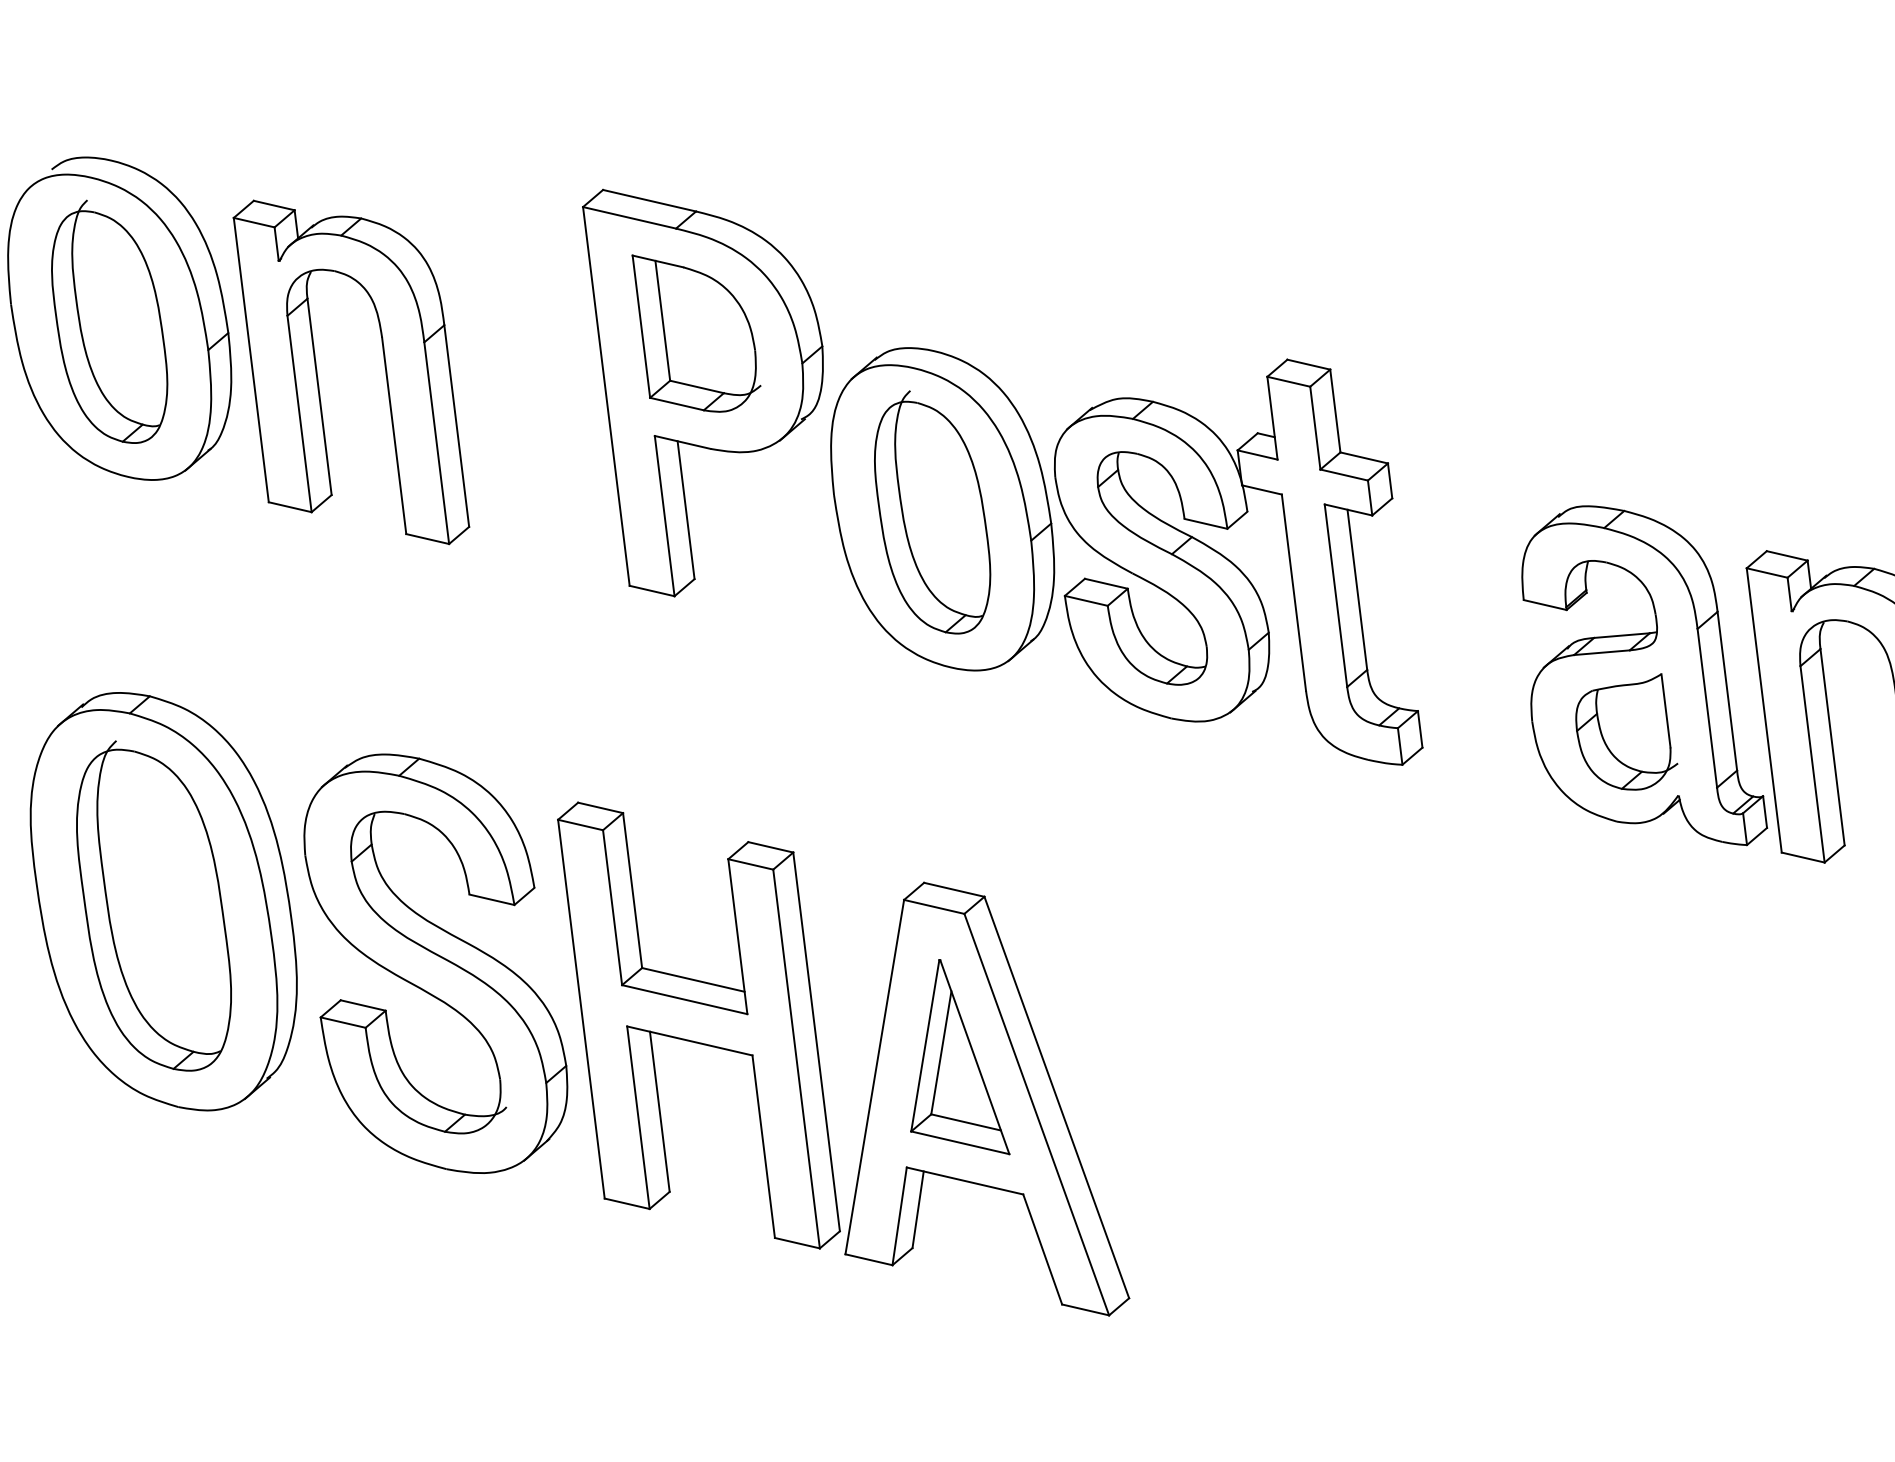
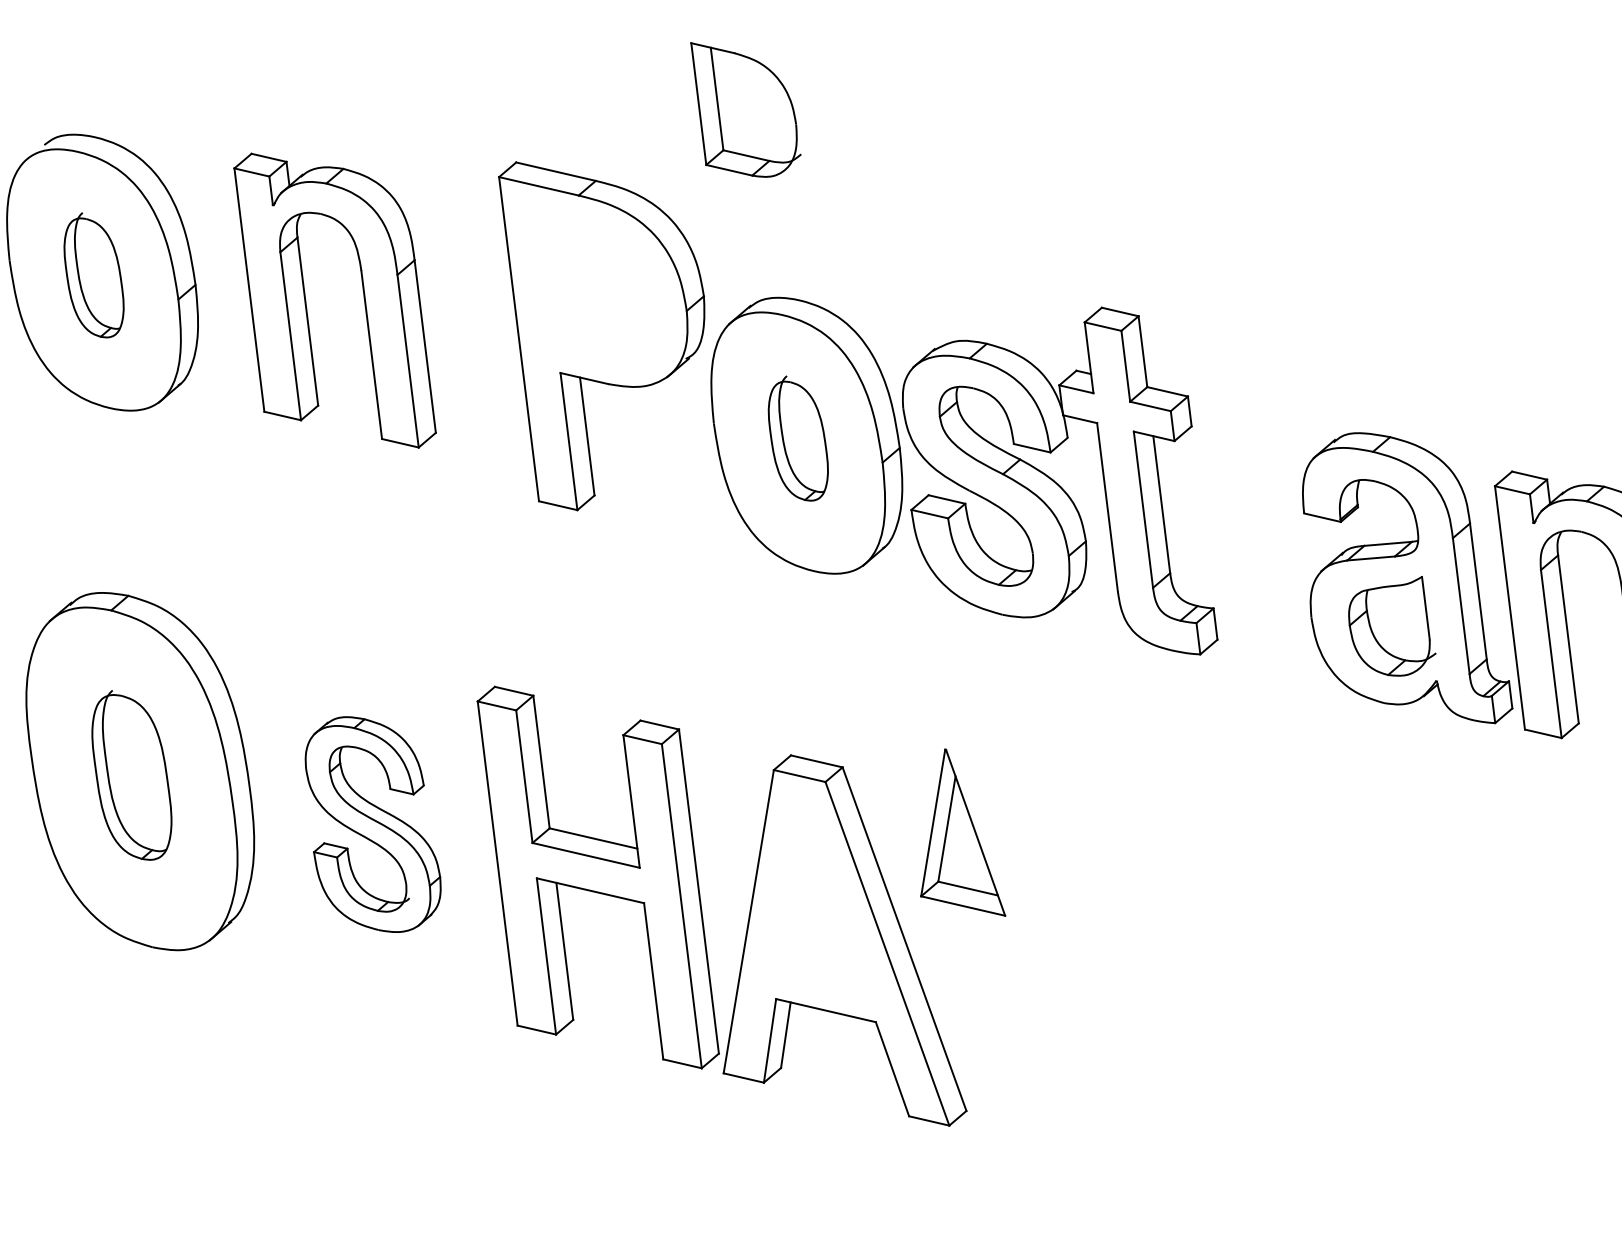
part: (109, 321) -> (93, 275), size x0.6
part: (696, 333) -> (745, 109), moved
part: (384, 367) -> (363, 296), moved
part: (932, 512) -> (798, 438), size x0.6
part: (153, 905) -> (131, 774), size x0.6
part: (435, 963) -> (372, 824), size x0.6
part: (960, 1057) -> (963, 833), moved

